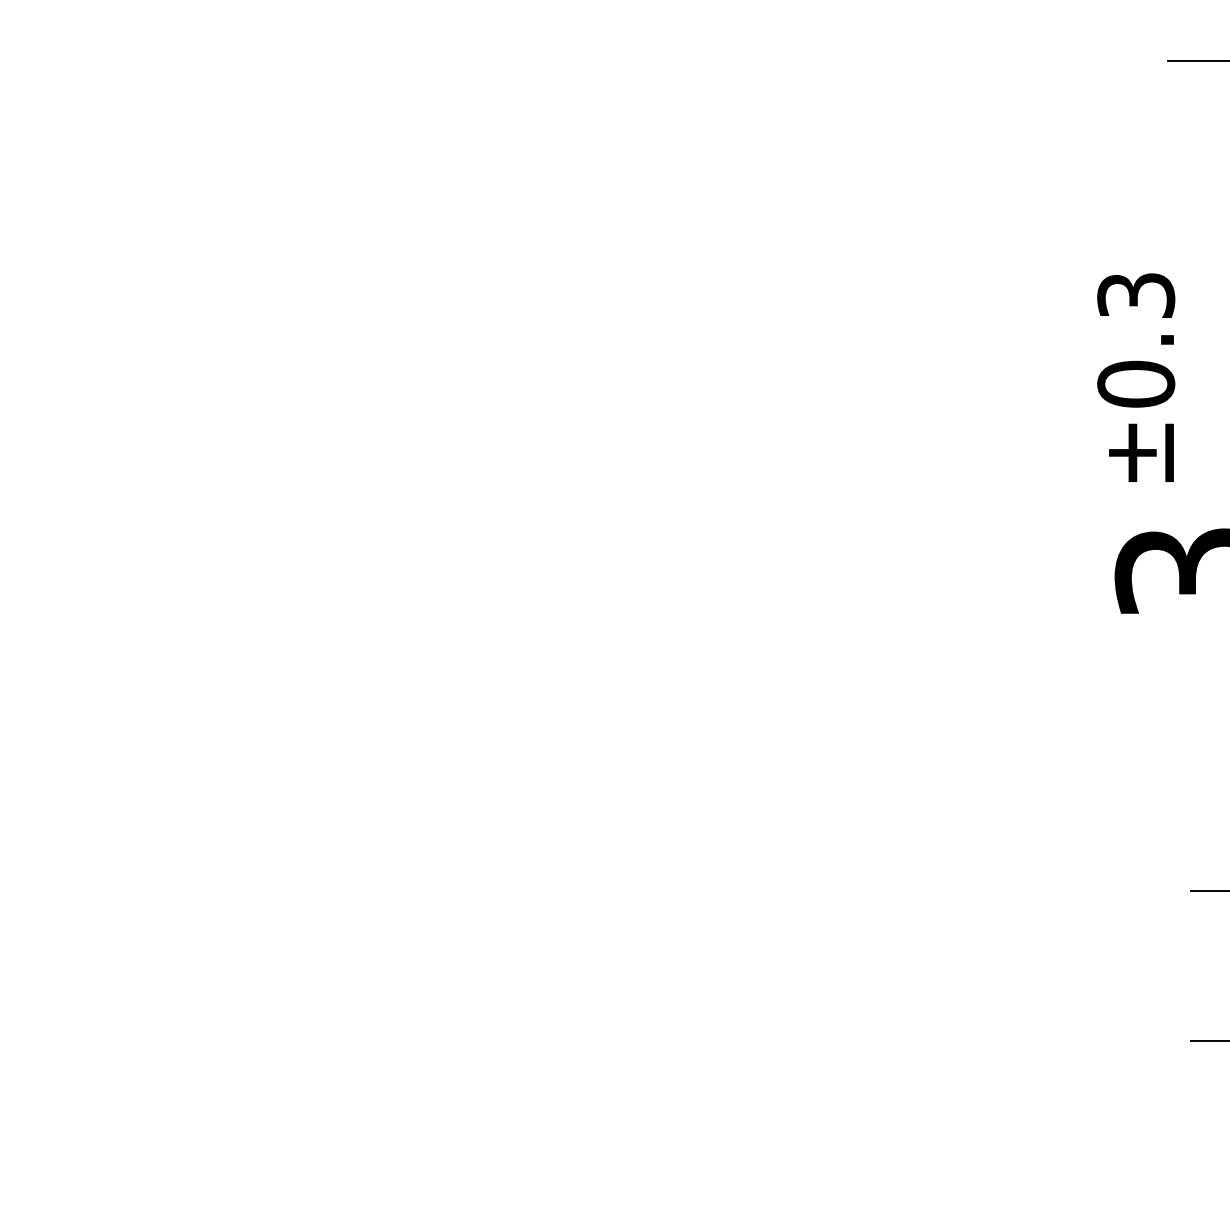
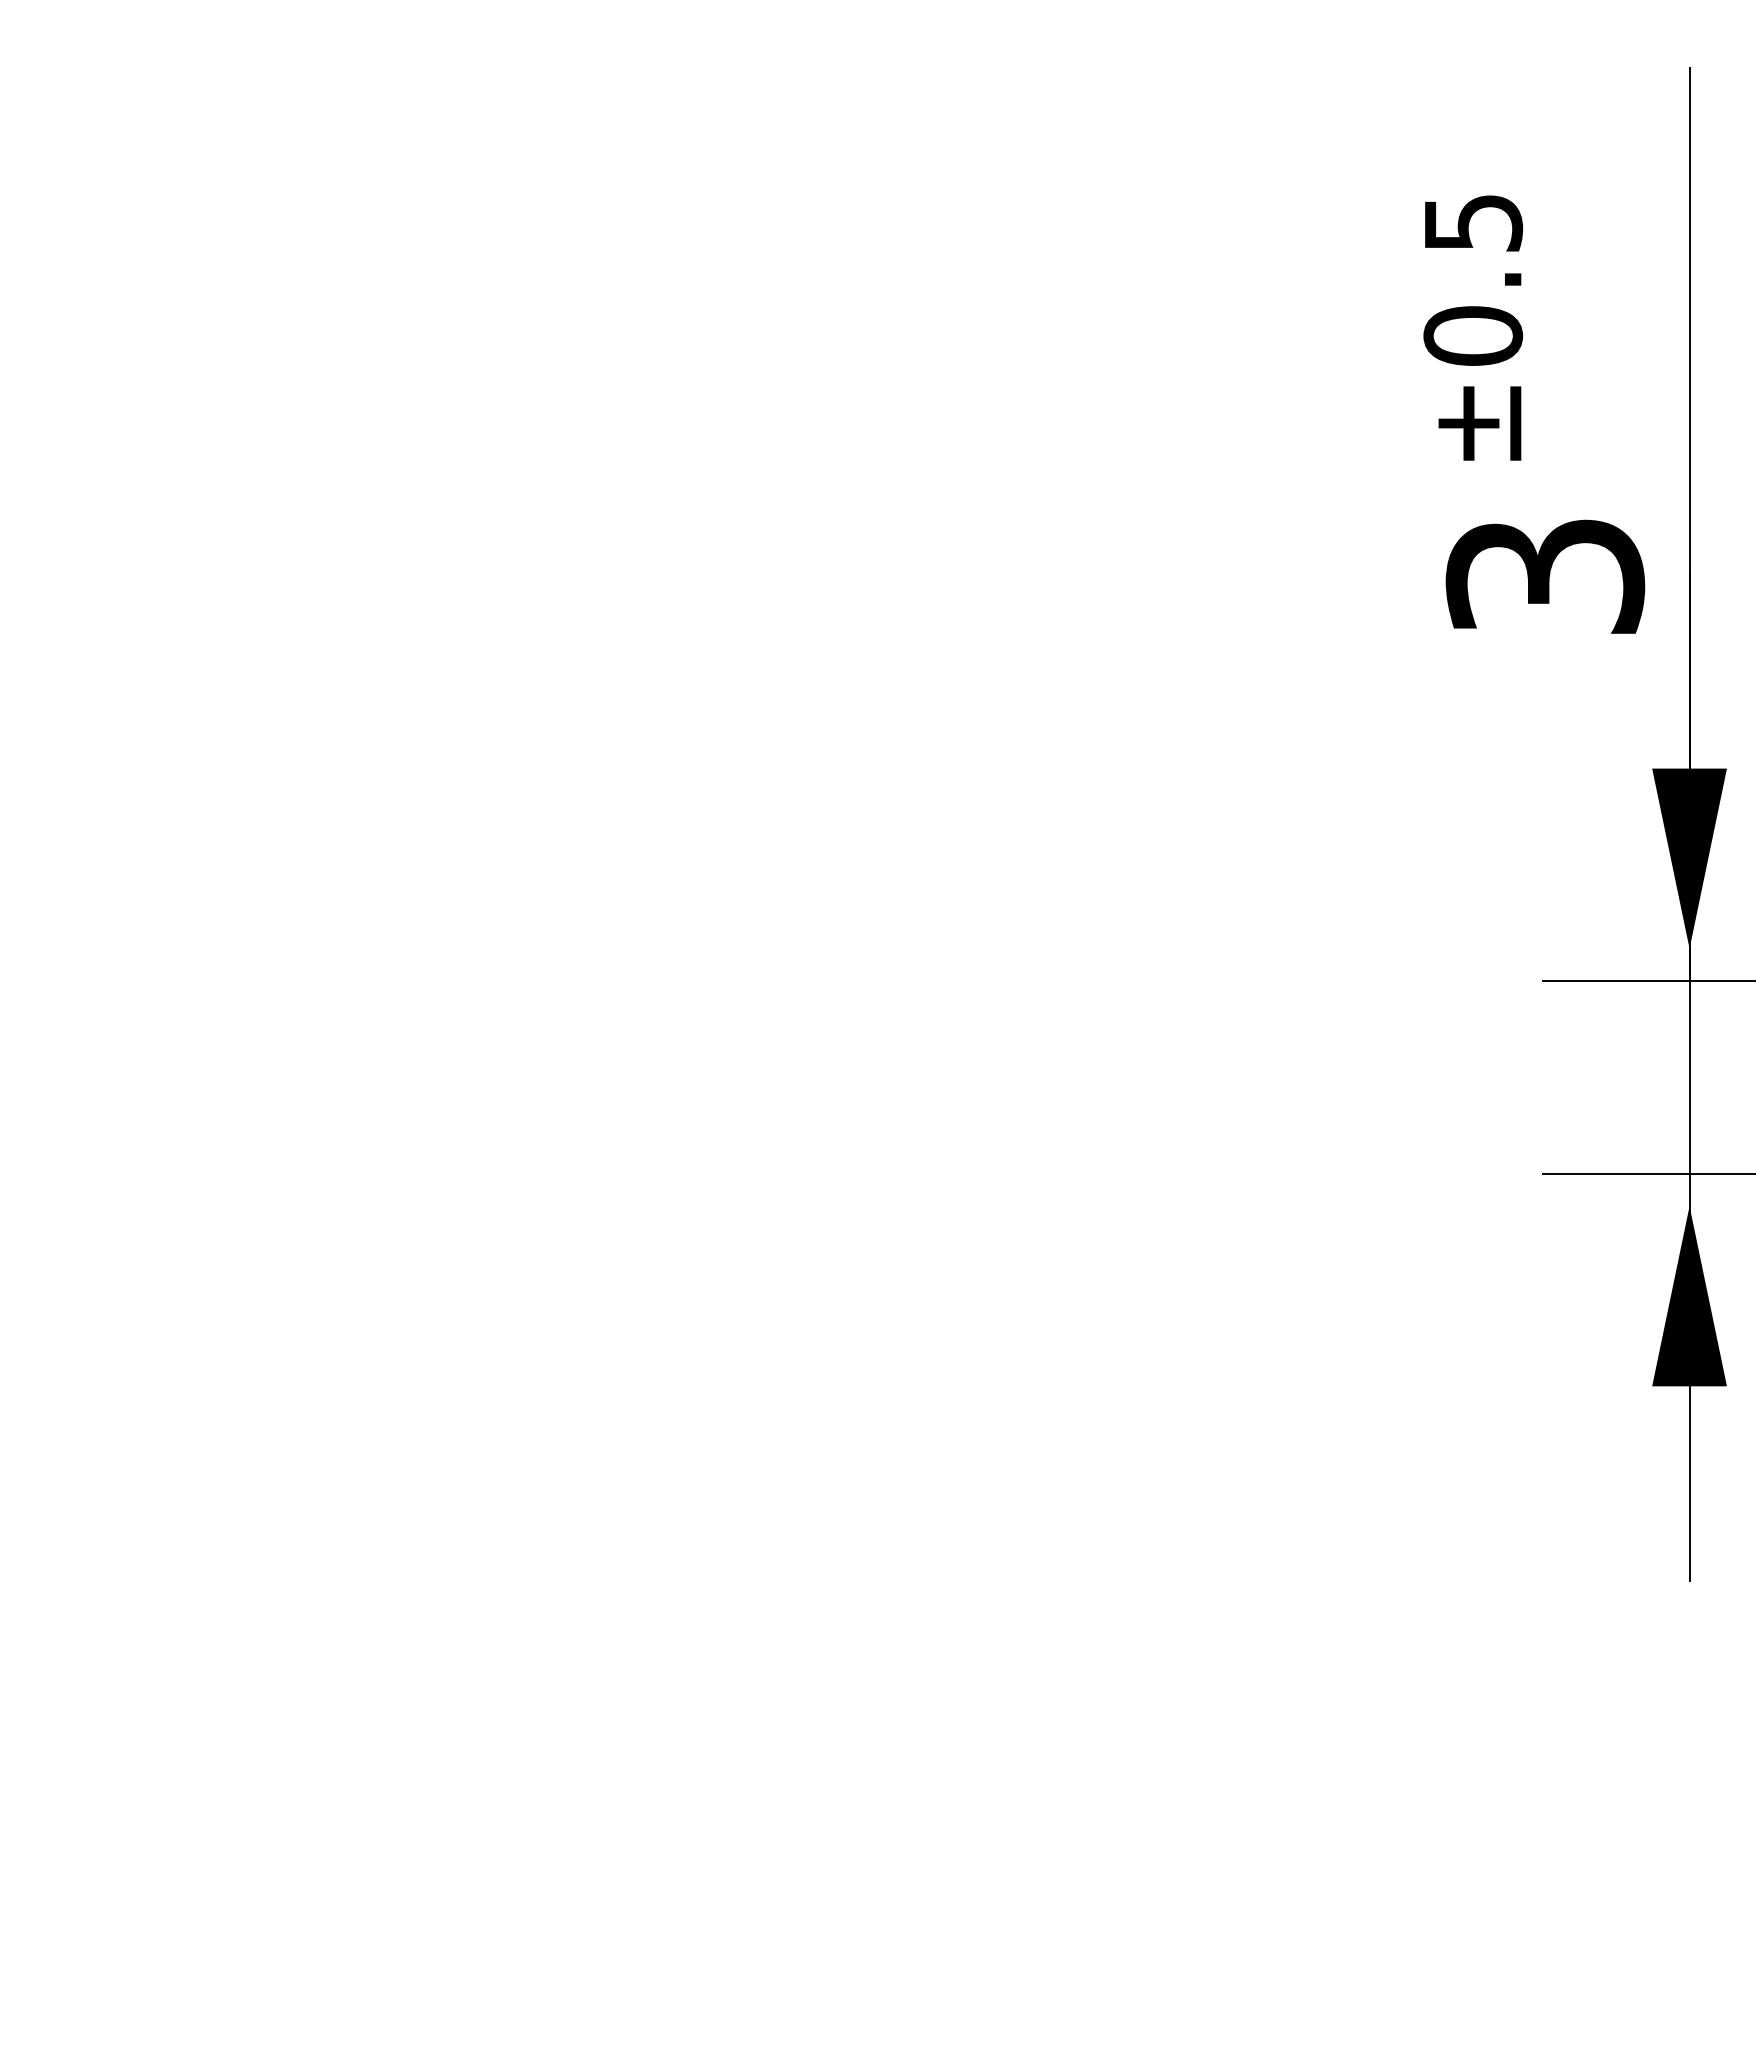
text: (1135, 295) -> (1472, 222), ±0.3 -> ±0.5

